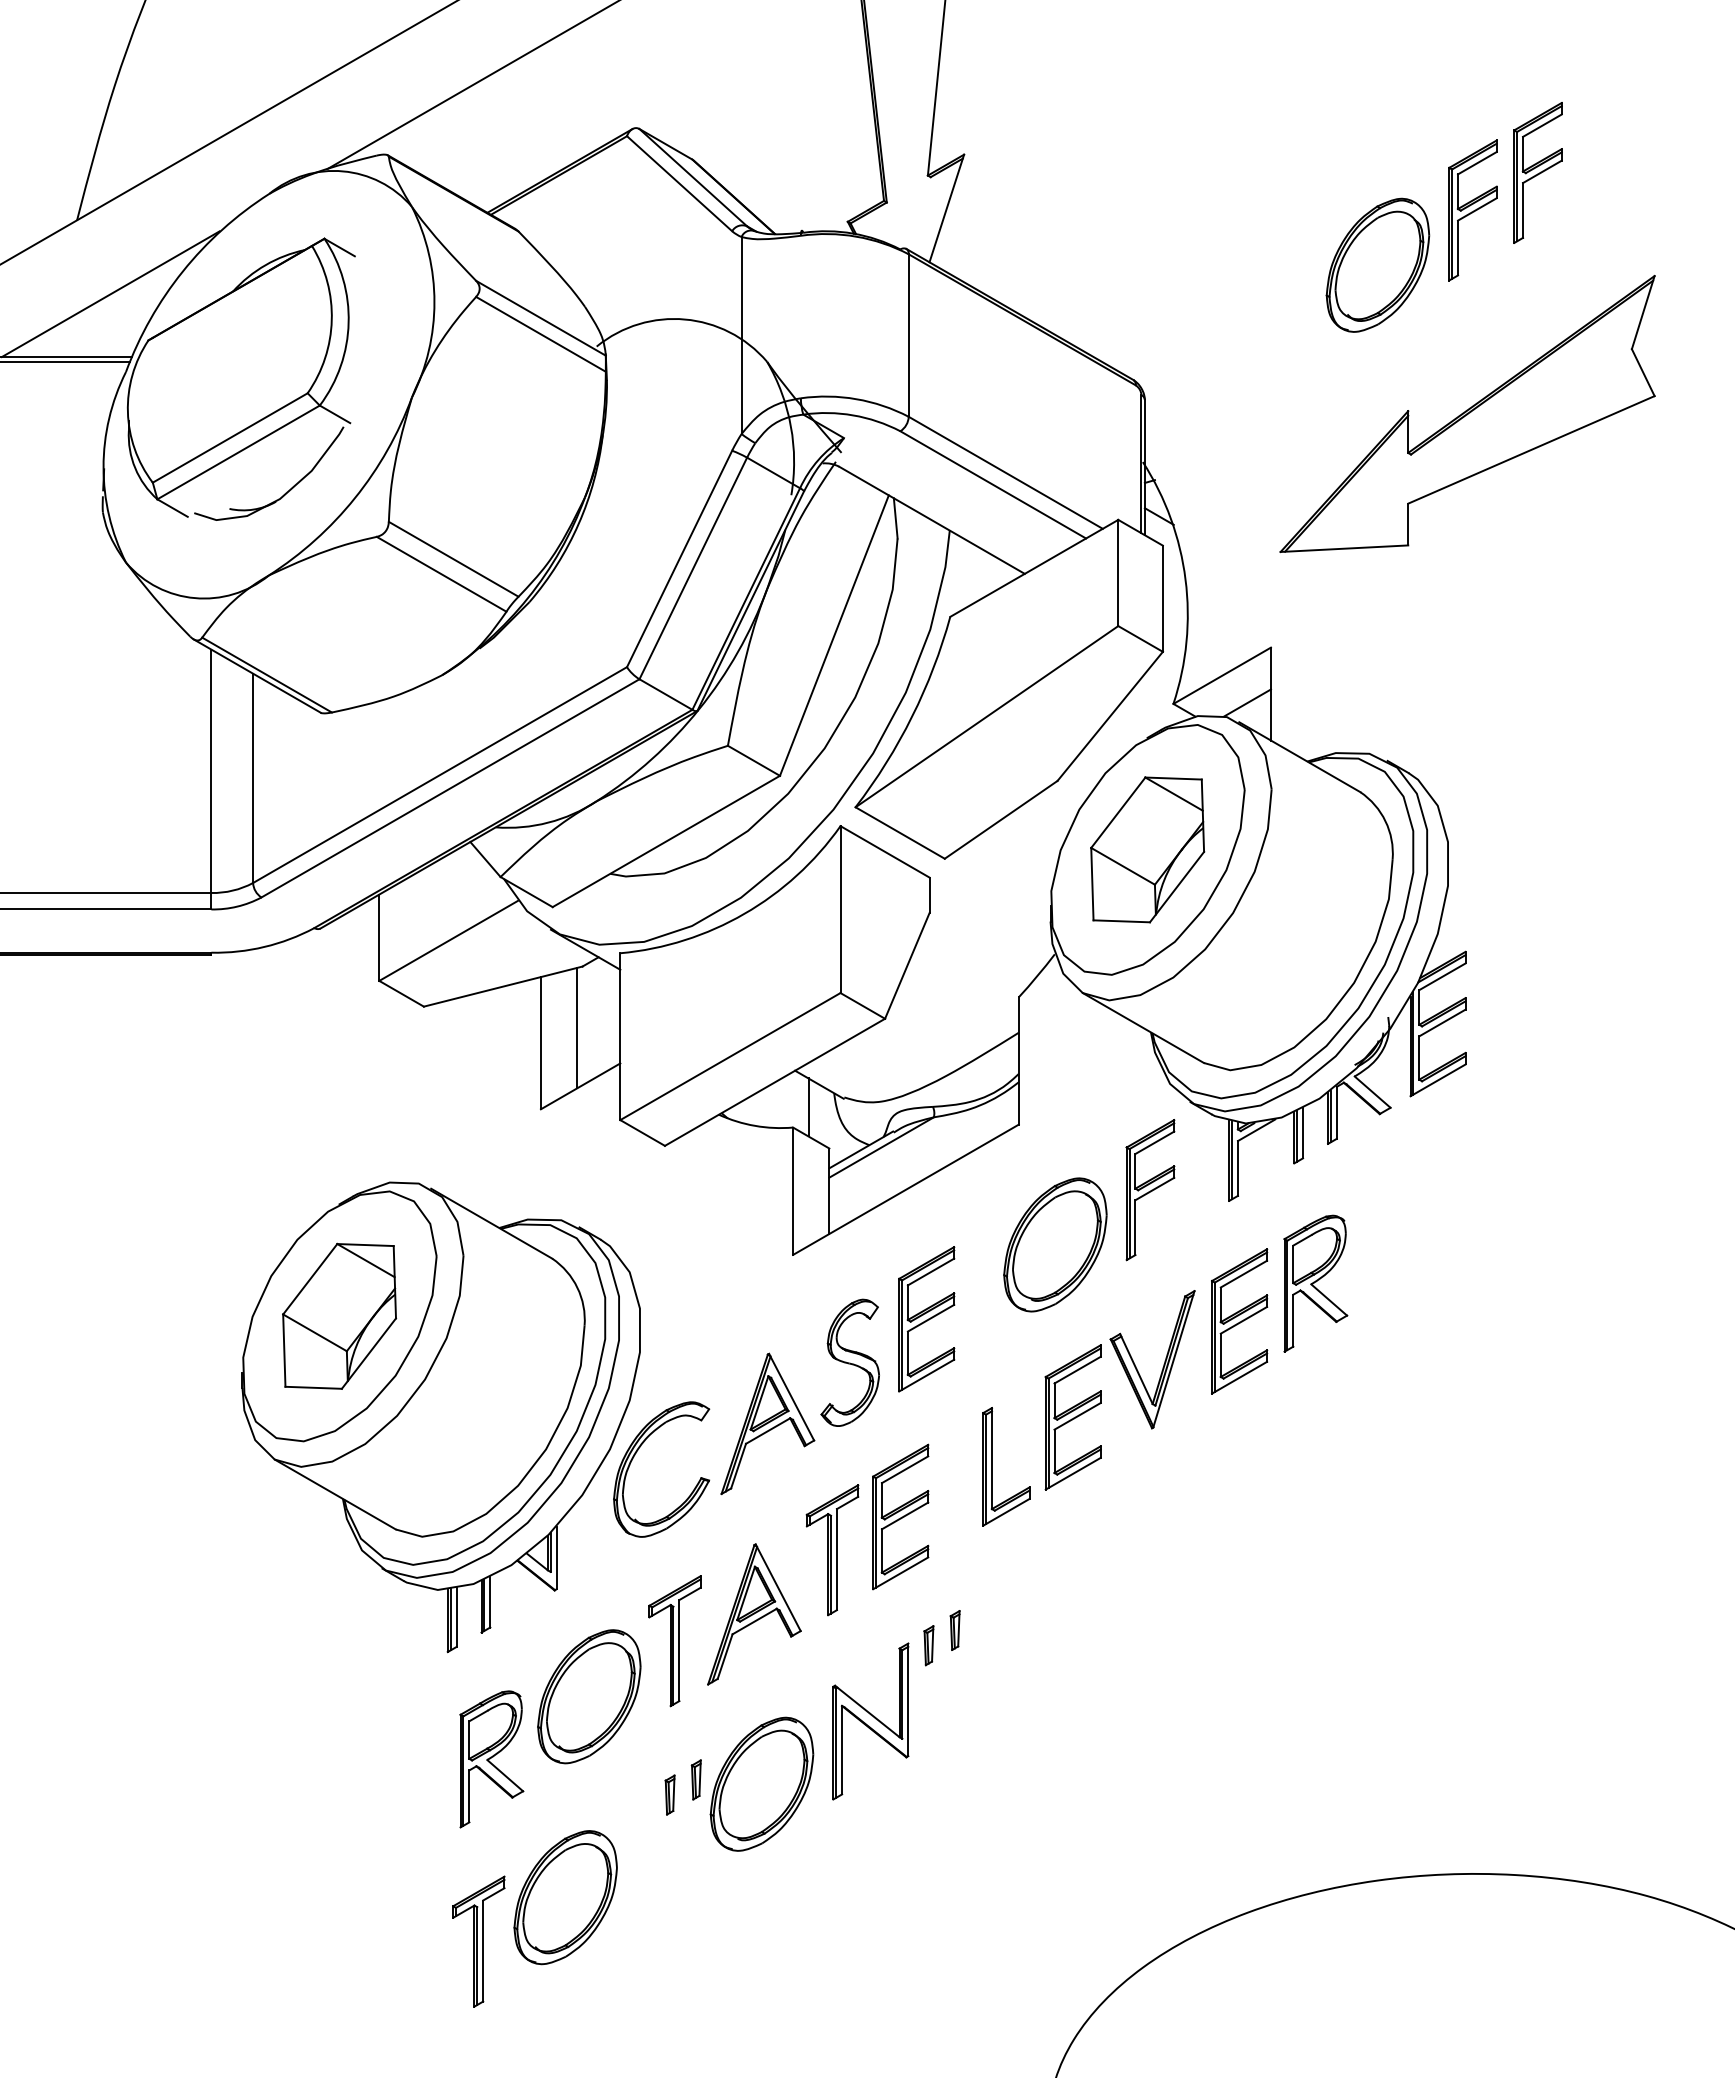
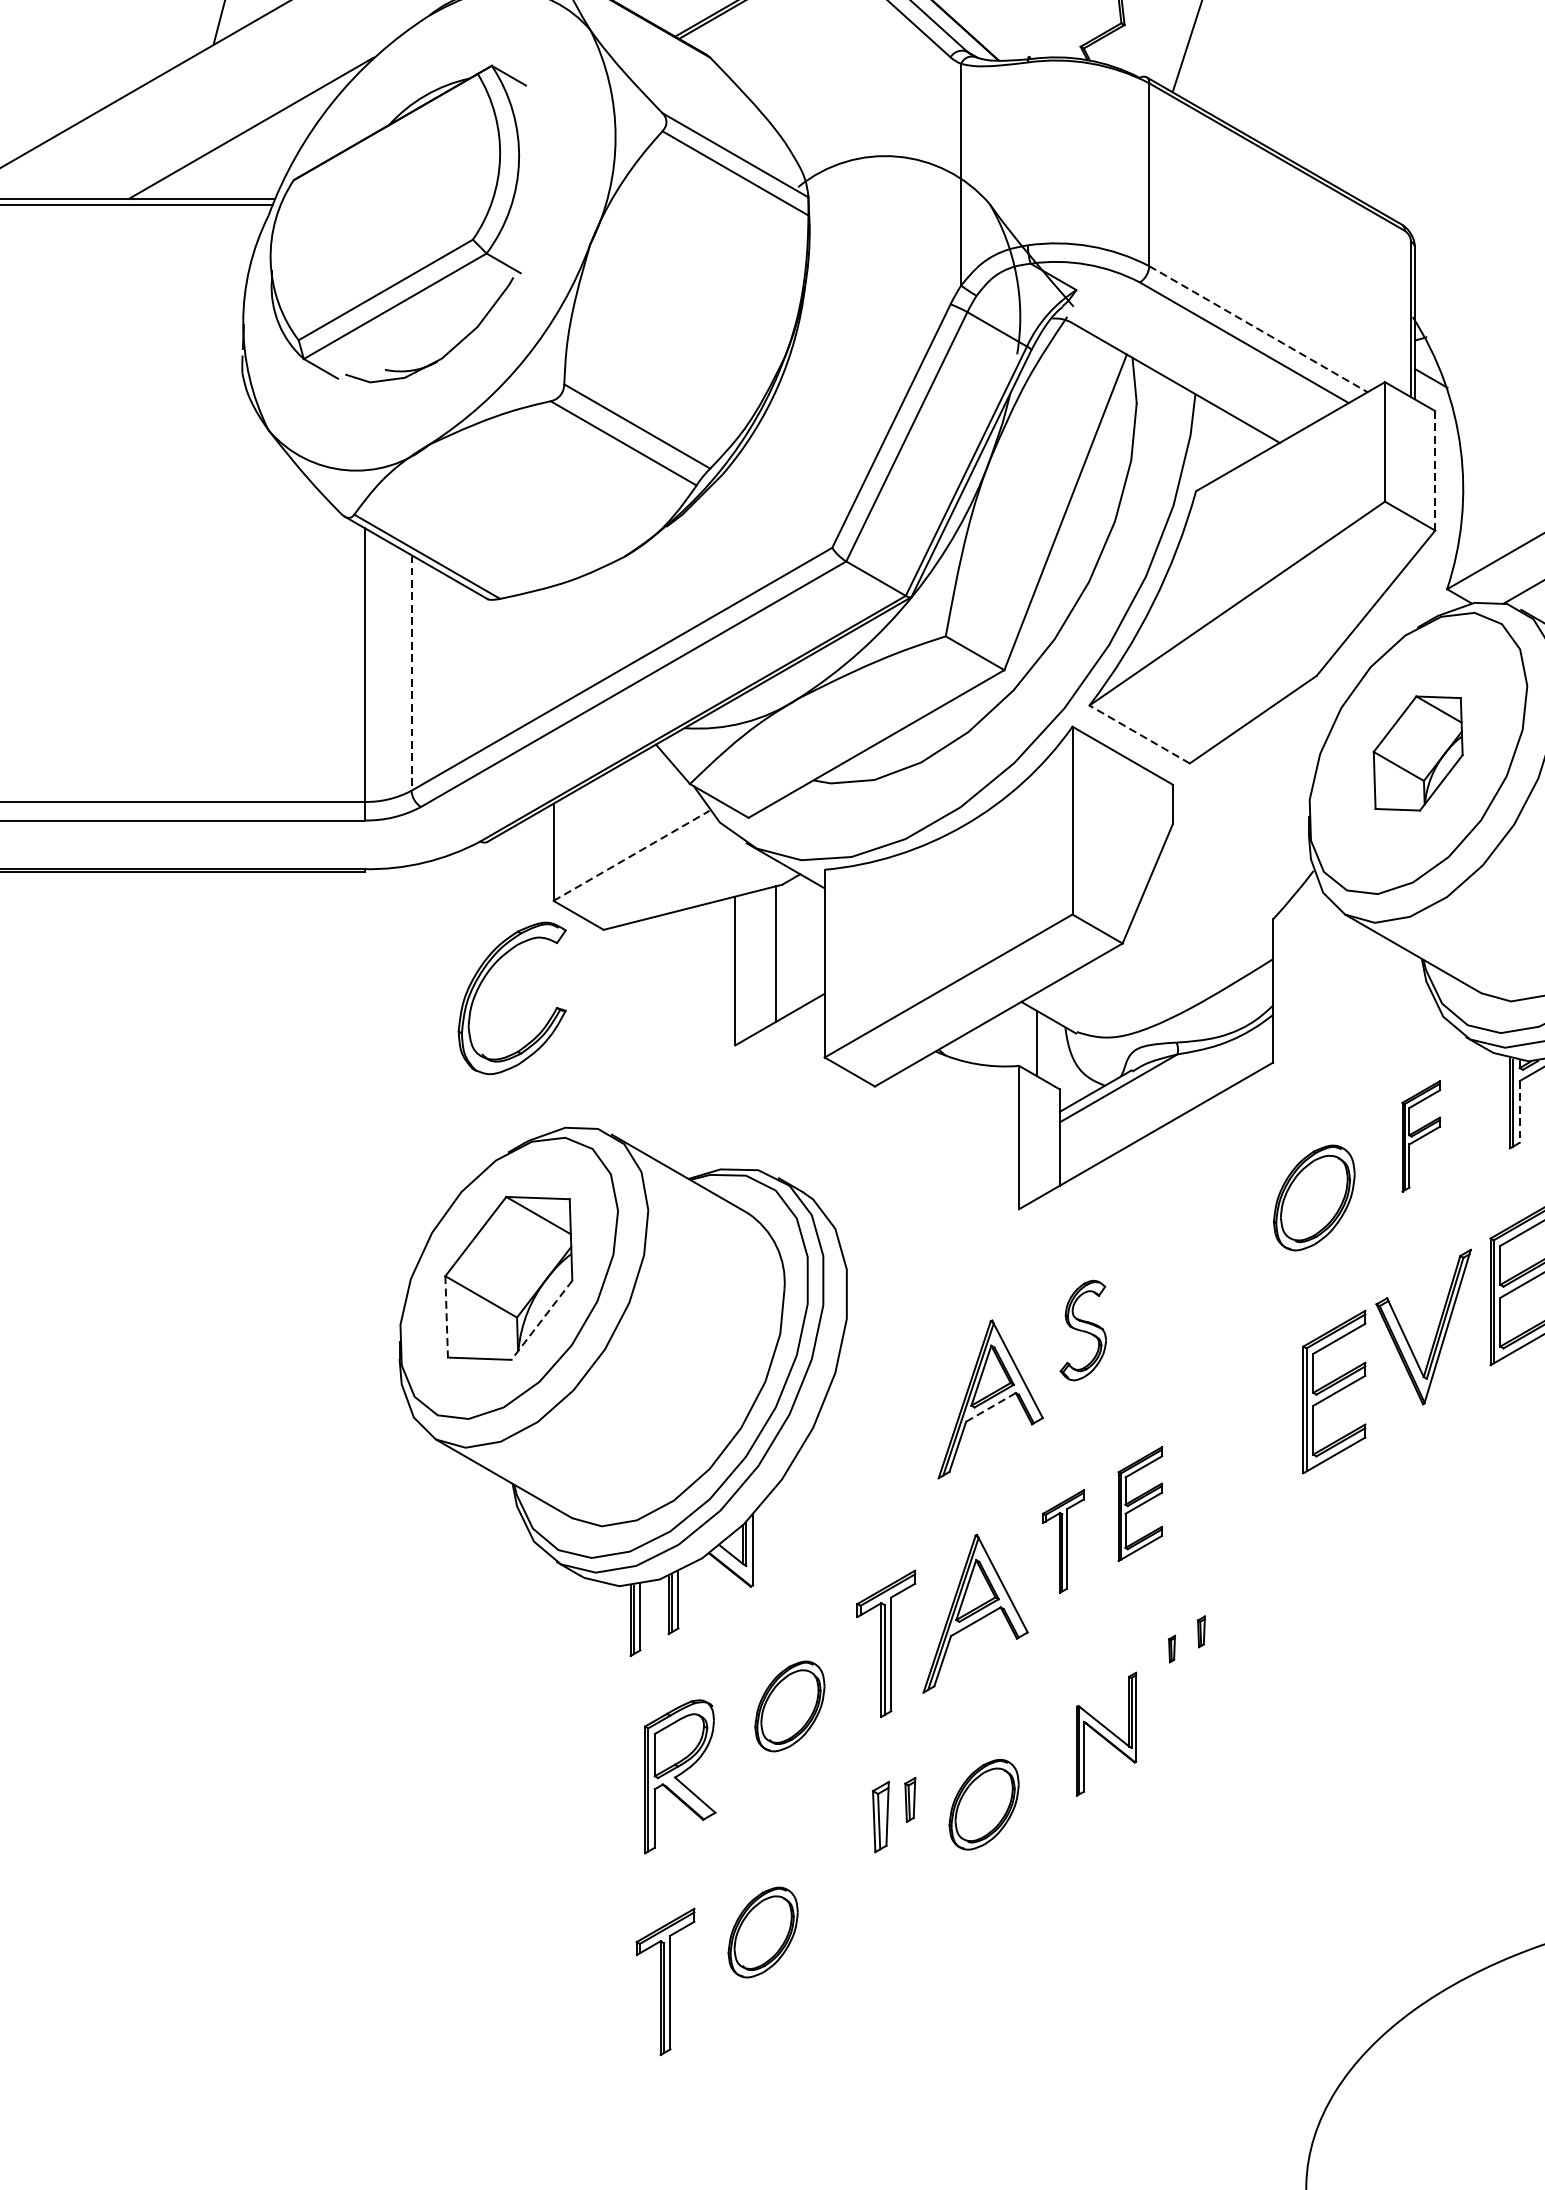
line: (1006, 473) -> (1259, 329), solid -> dashed
line: (1162, 599) -> (1434, 471), solid -> dashed
line: (253, 778) -> (411, 673), solid -> dashed
line: (899, 832) -> (1138, 733), solid -> dashed
part: (1147, 849) -> (1417, 753), size x0.7
line: (449, 940) -> (632, 855), solid -> dashed
line: (1238, 1168) -> (1520, 1111), solid -> dashed
part: (1150, 1190) -> (1421, 1136), size x0.7
part: (1055, 1244) -> (1314, 1197), size x0.7
part: (926, 1319) -> (1169, 1281), removed
line: (284, 1351) -> (446, 1317), solid -> dashed
line: (368, 1354) -> (541, 1321), solid -> dashed
part: (849, 1362) -> (1082, 1330), size x0.7
line: (768, 1431) -> (991, 1407), solid -> dashed
part: (635, 1455) -> (482, 982), moved
part: (992, 1466) -> (1243, 1447), removed
part: (900, 1516) -> (1139, 1503), size x0.7
part: (832, 1550) -> (1063, 1541), size x0.7
part: (954, 1630) -> (1200, 1631), size x0.7
part: (928, 1645) -> (1171, 1648), size x0.6
part: (589, 1696) -> (790, 1706), size x0.6
part: (870, 1721) -> (1106, 1734), size x0.7
part: (761, 1783) -> (983, 1803), size x0.6
part: (669, 1794) -> (880, 1816), size x1.6
part: (565, 1897) -> (763, 1932), size x0.6

